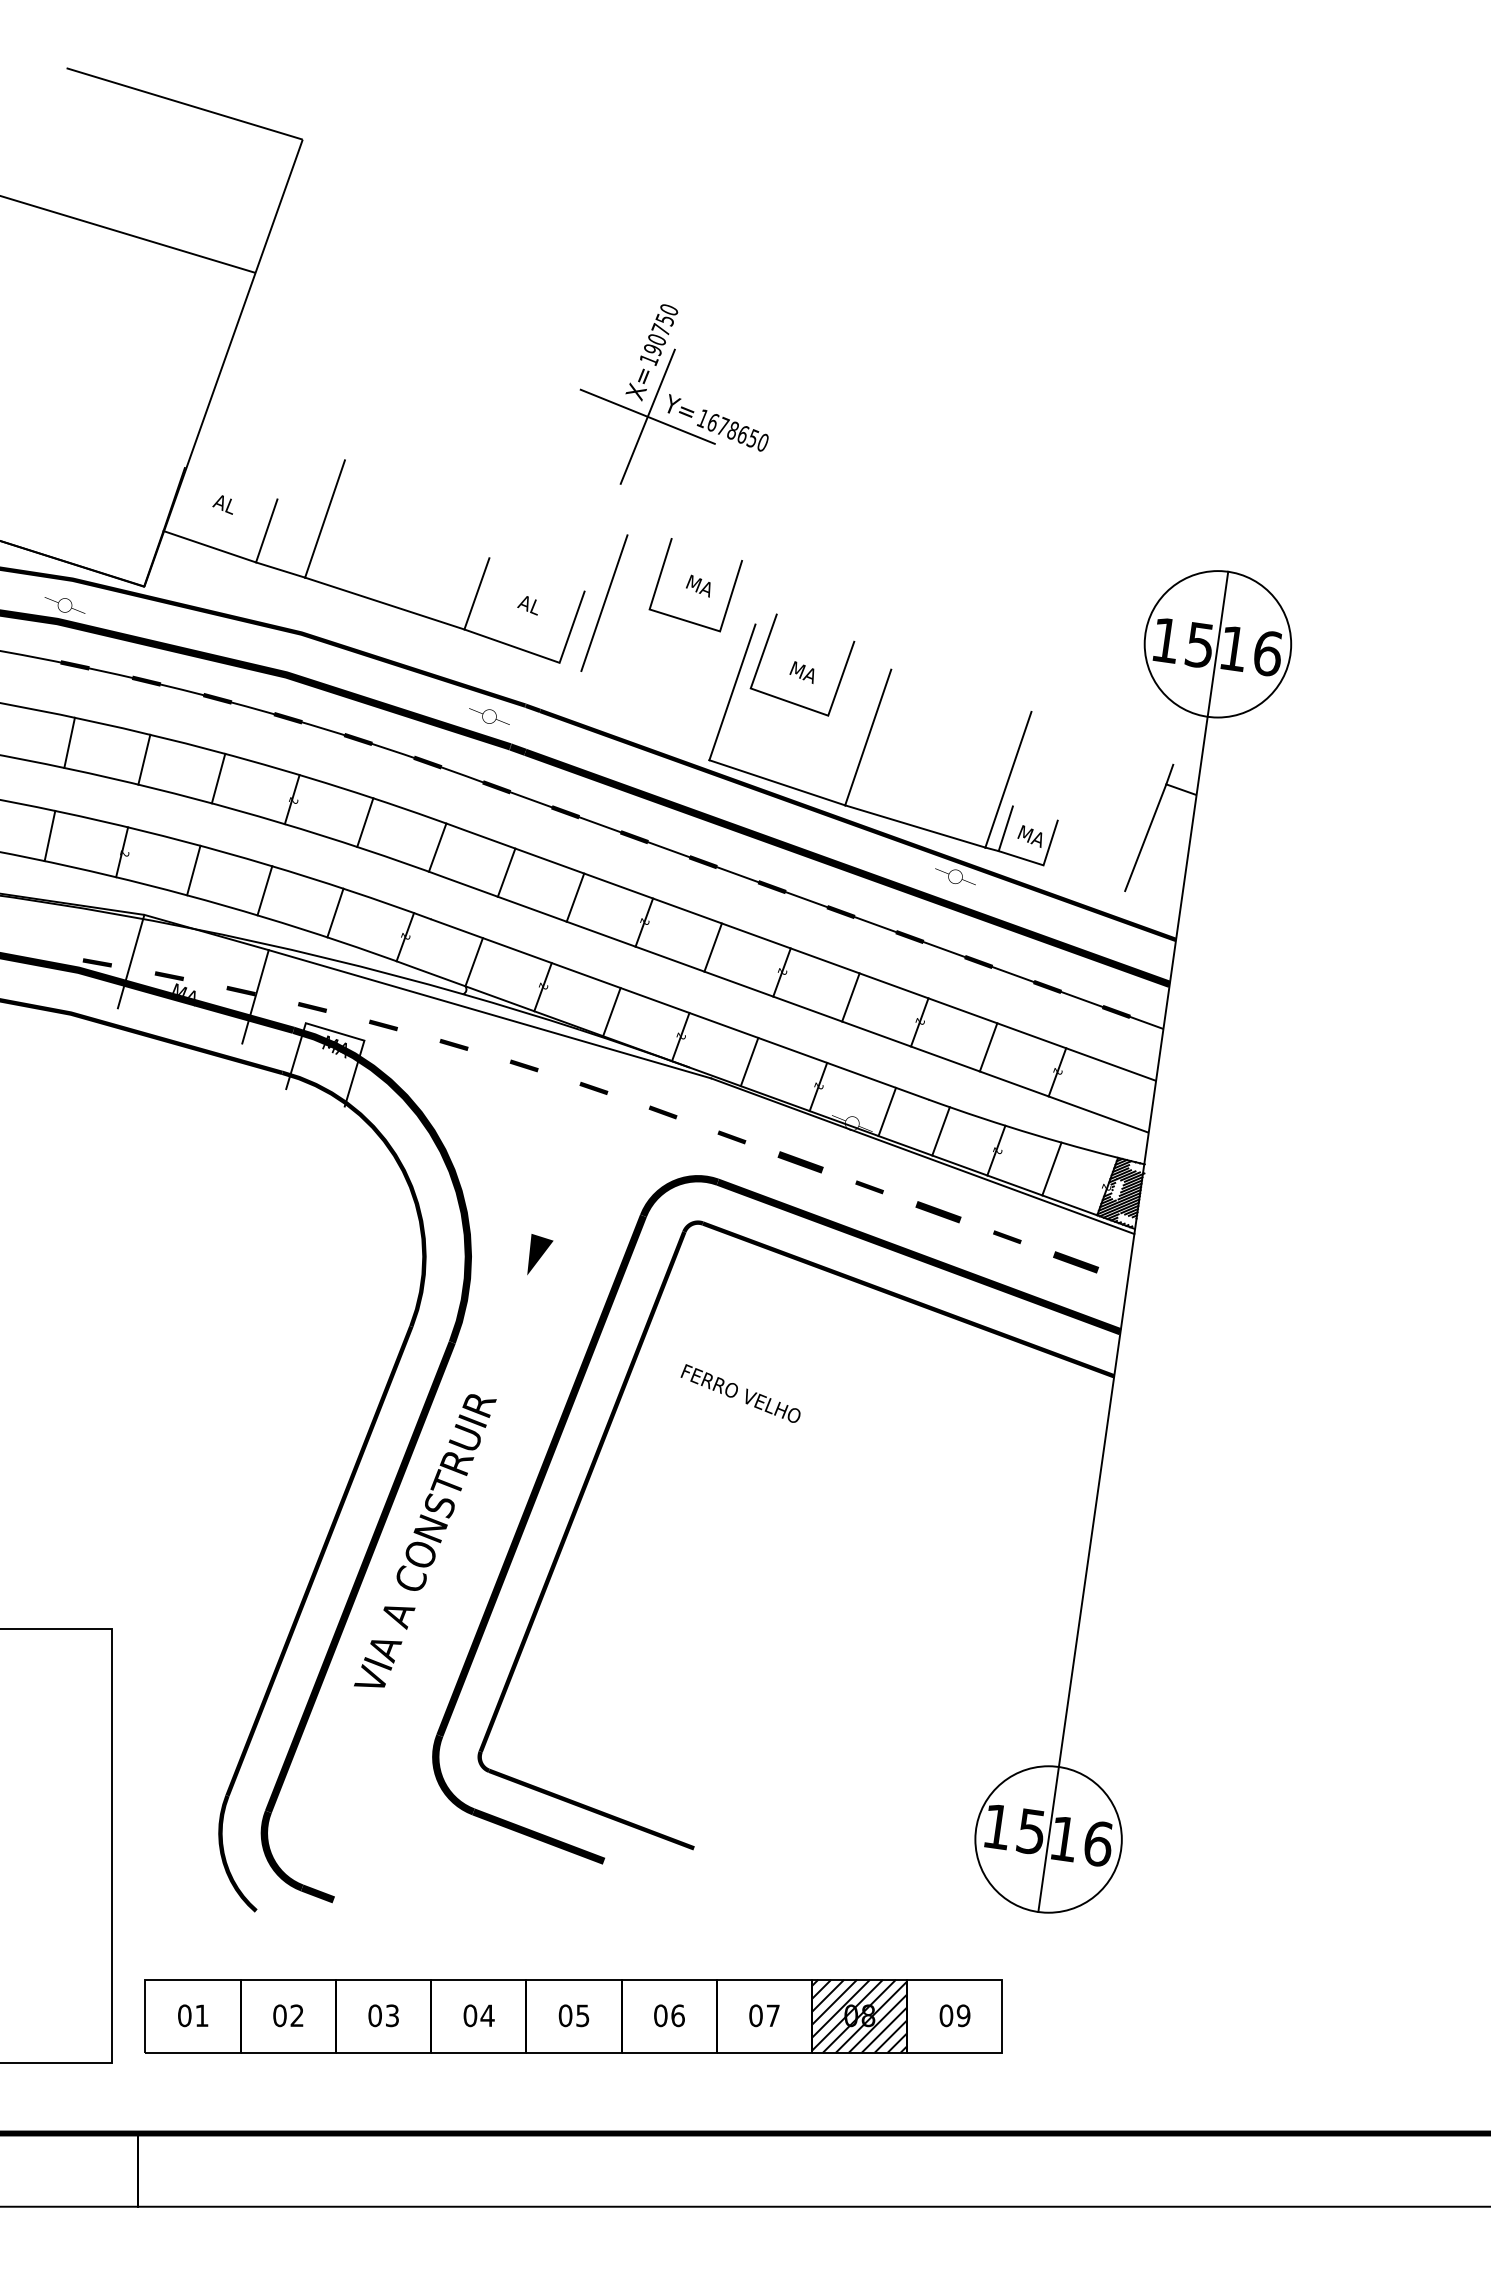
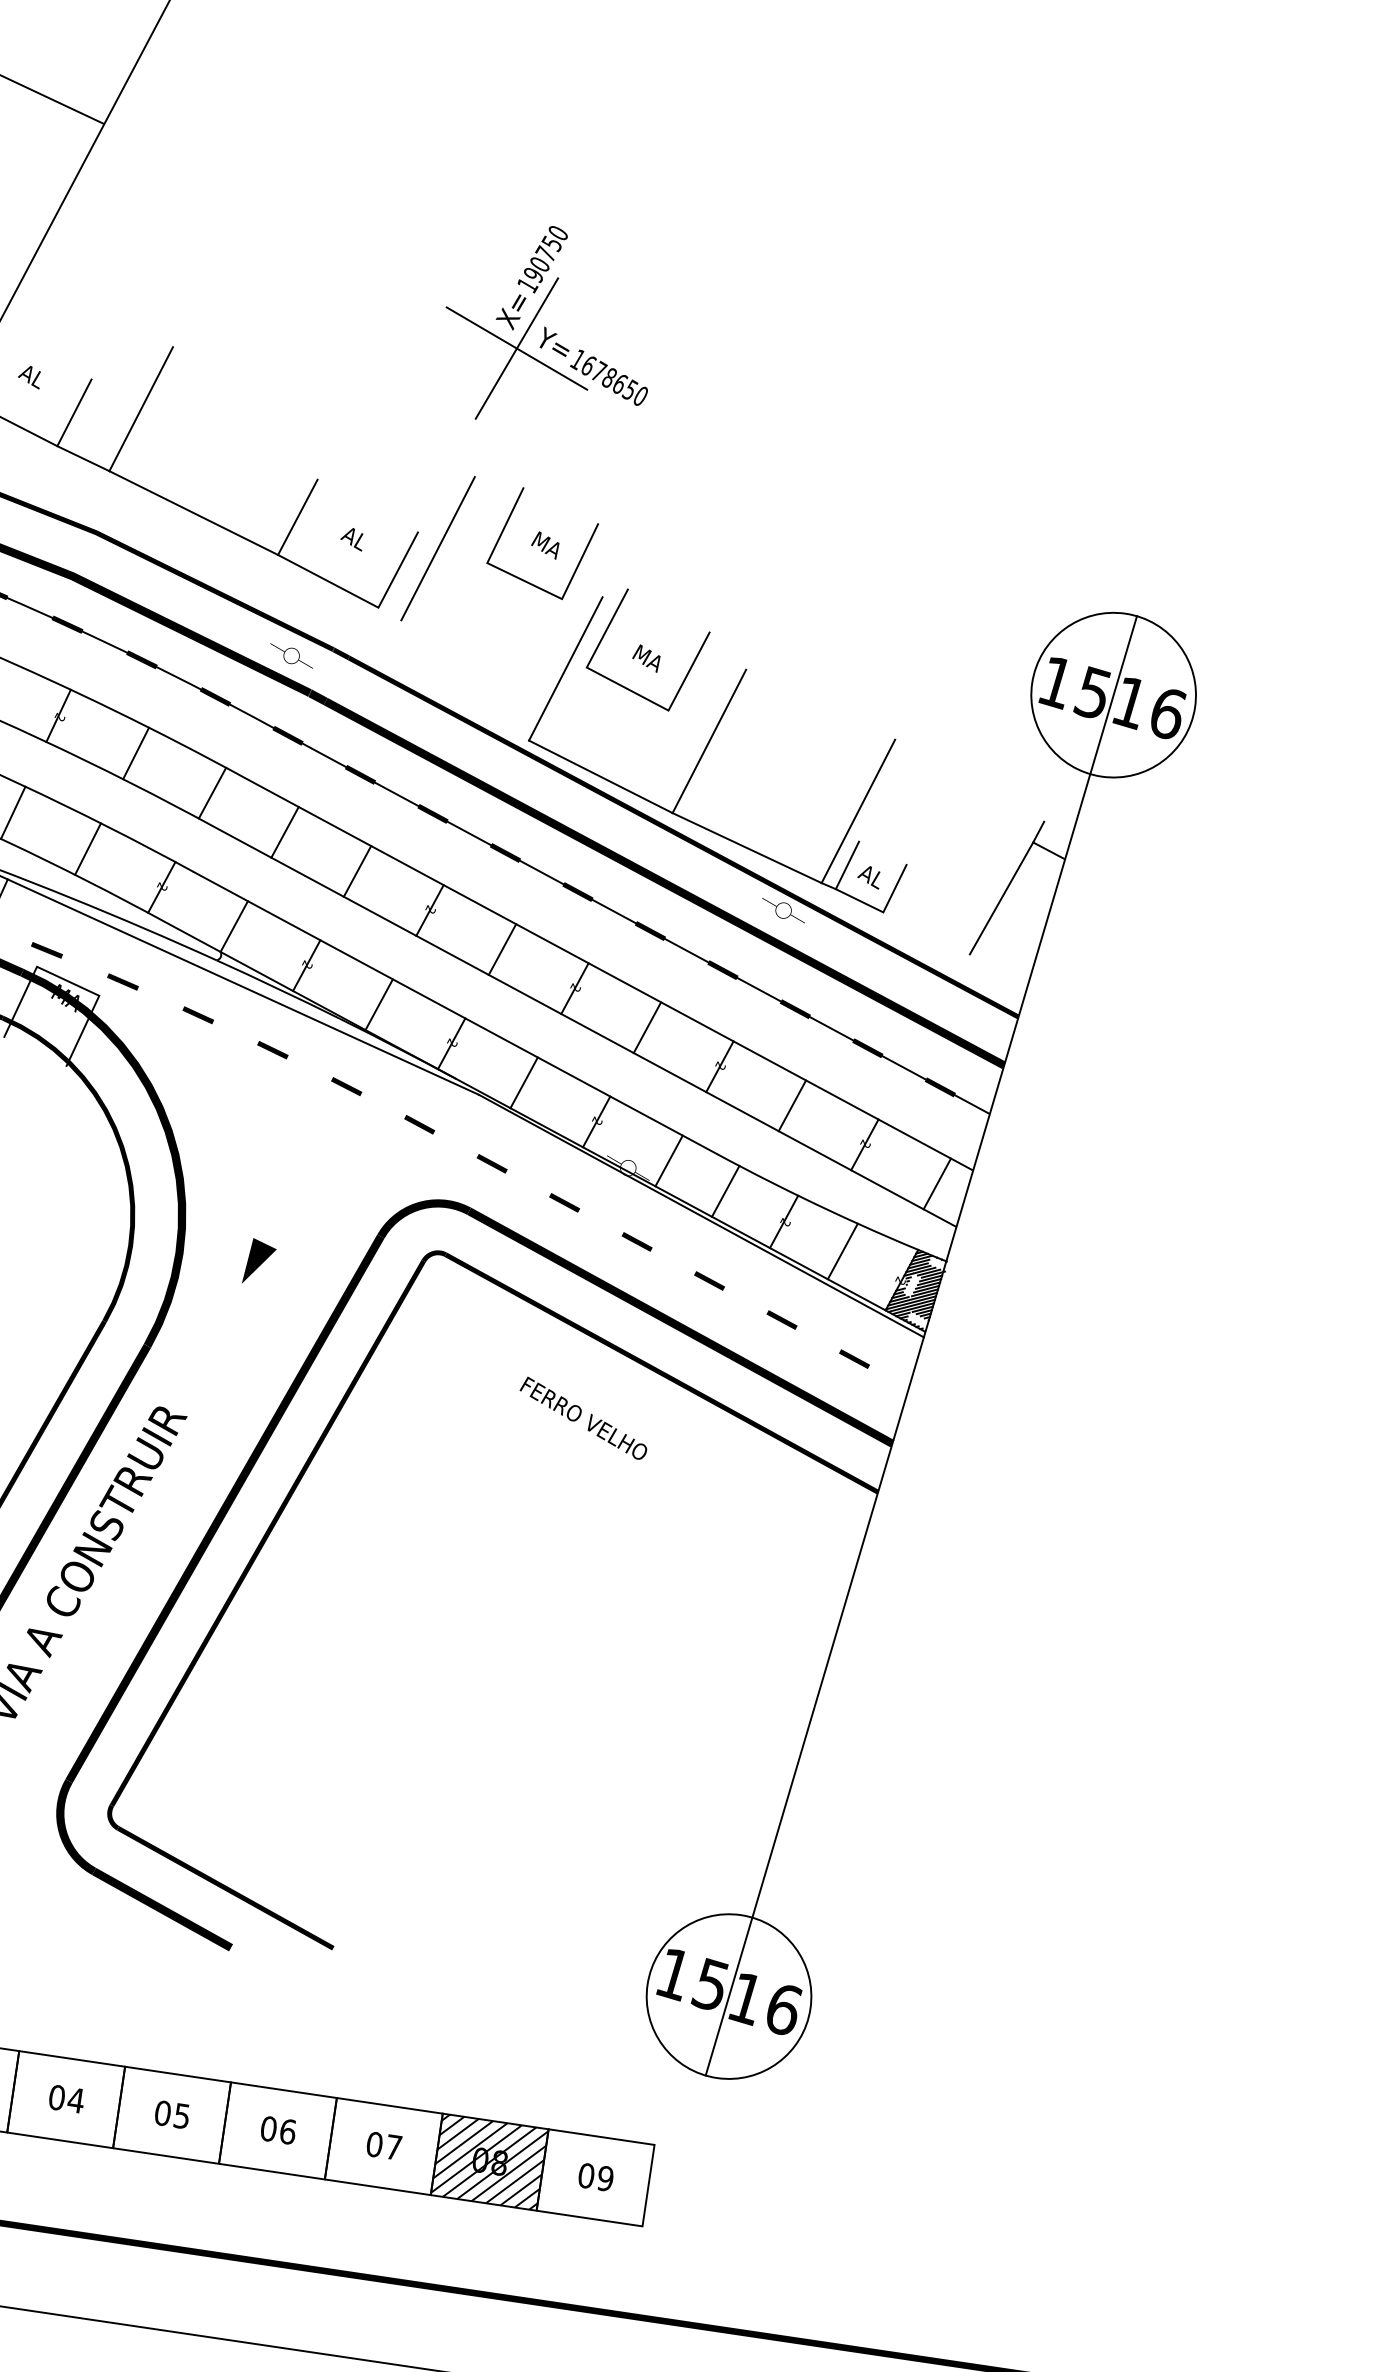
text: (1029, 836) -> (872, 877), MA -> AL
line: (1126, 1097) -> (937, 1184), added
part: (800, 1162) -> (564, 1202), size x0.62
part: (938, 1212) -> (709, 1281), size x0.62
part: (1076, 1261) -> (854, 1358), size x0.62
text: (740, 1393) -> (583, 1418), moved

